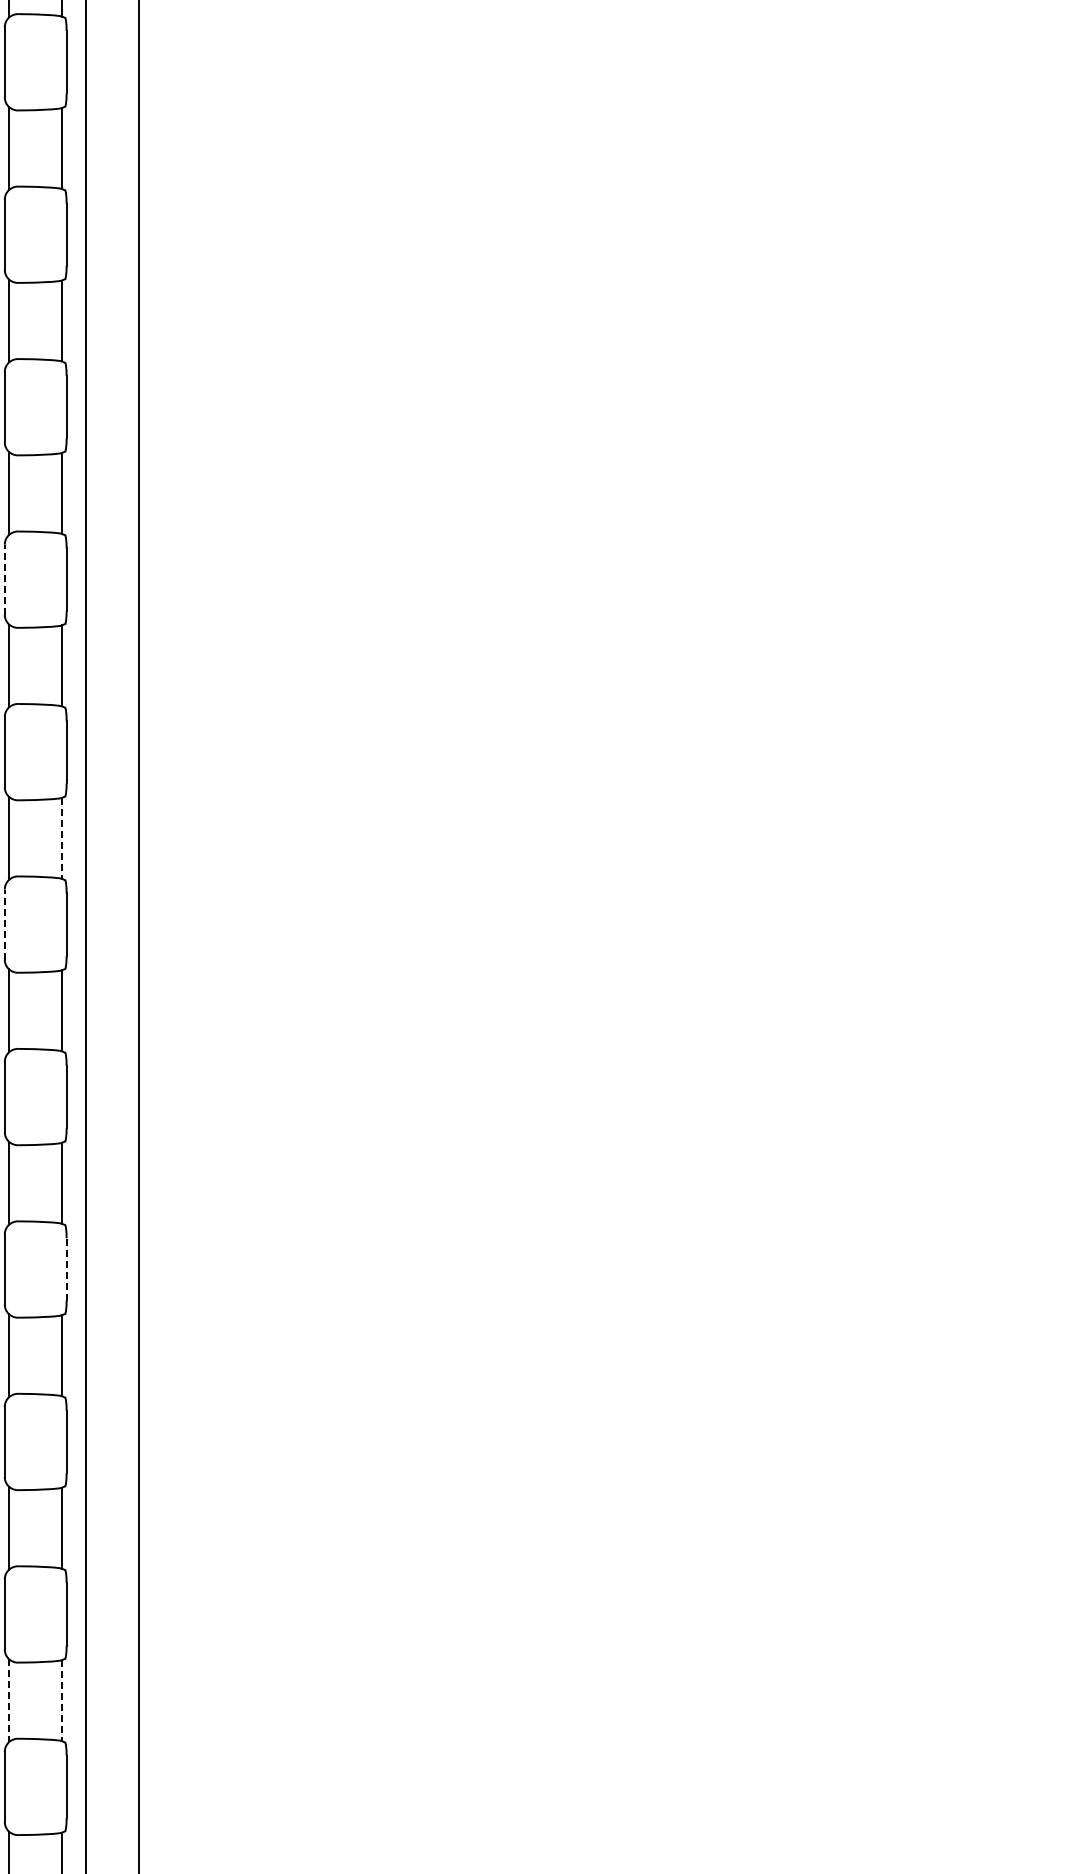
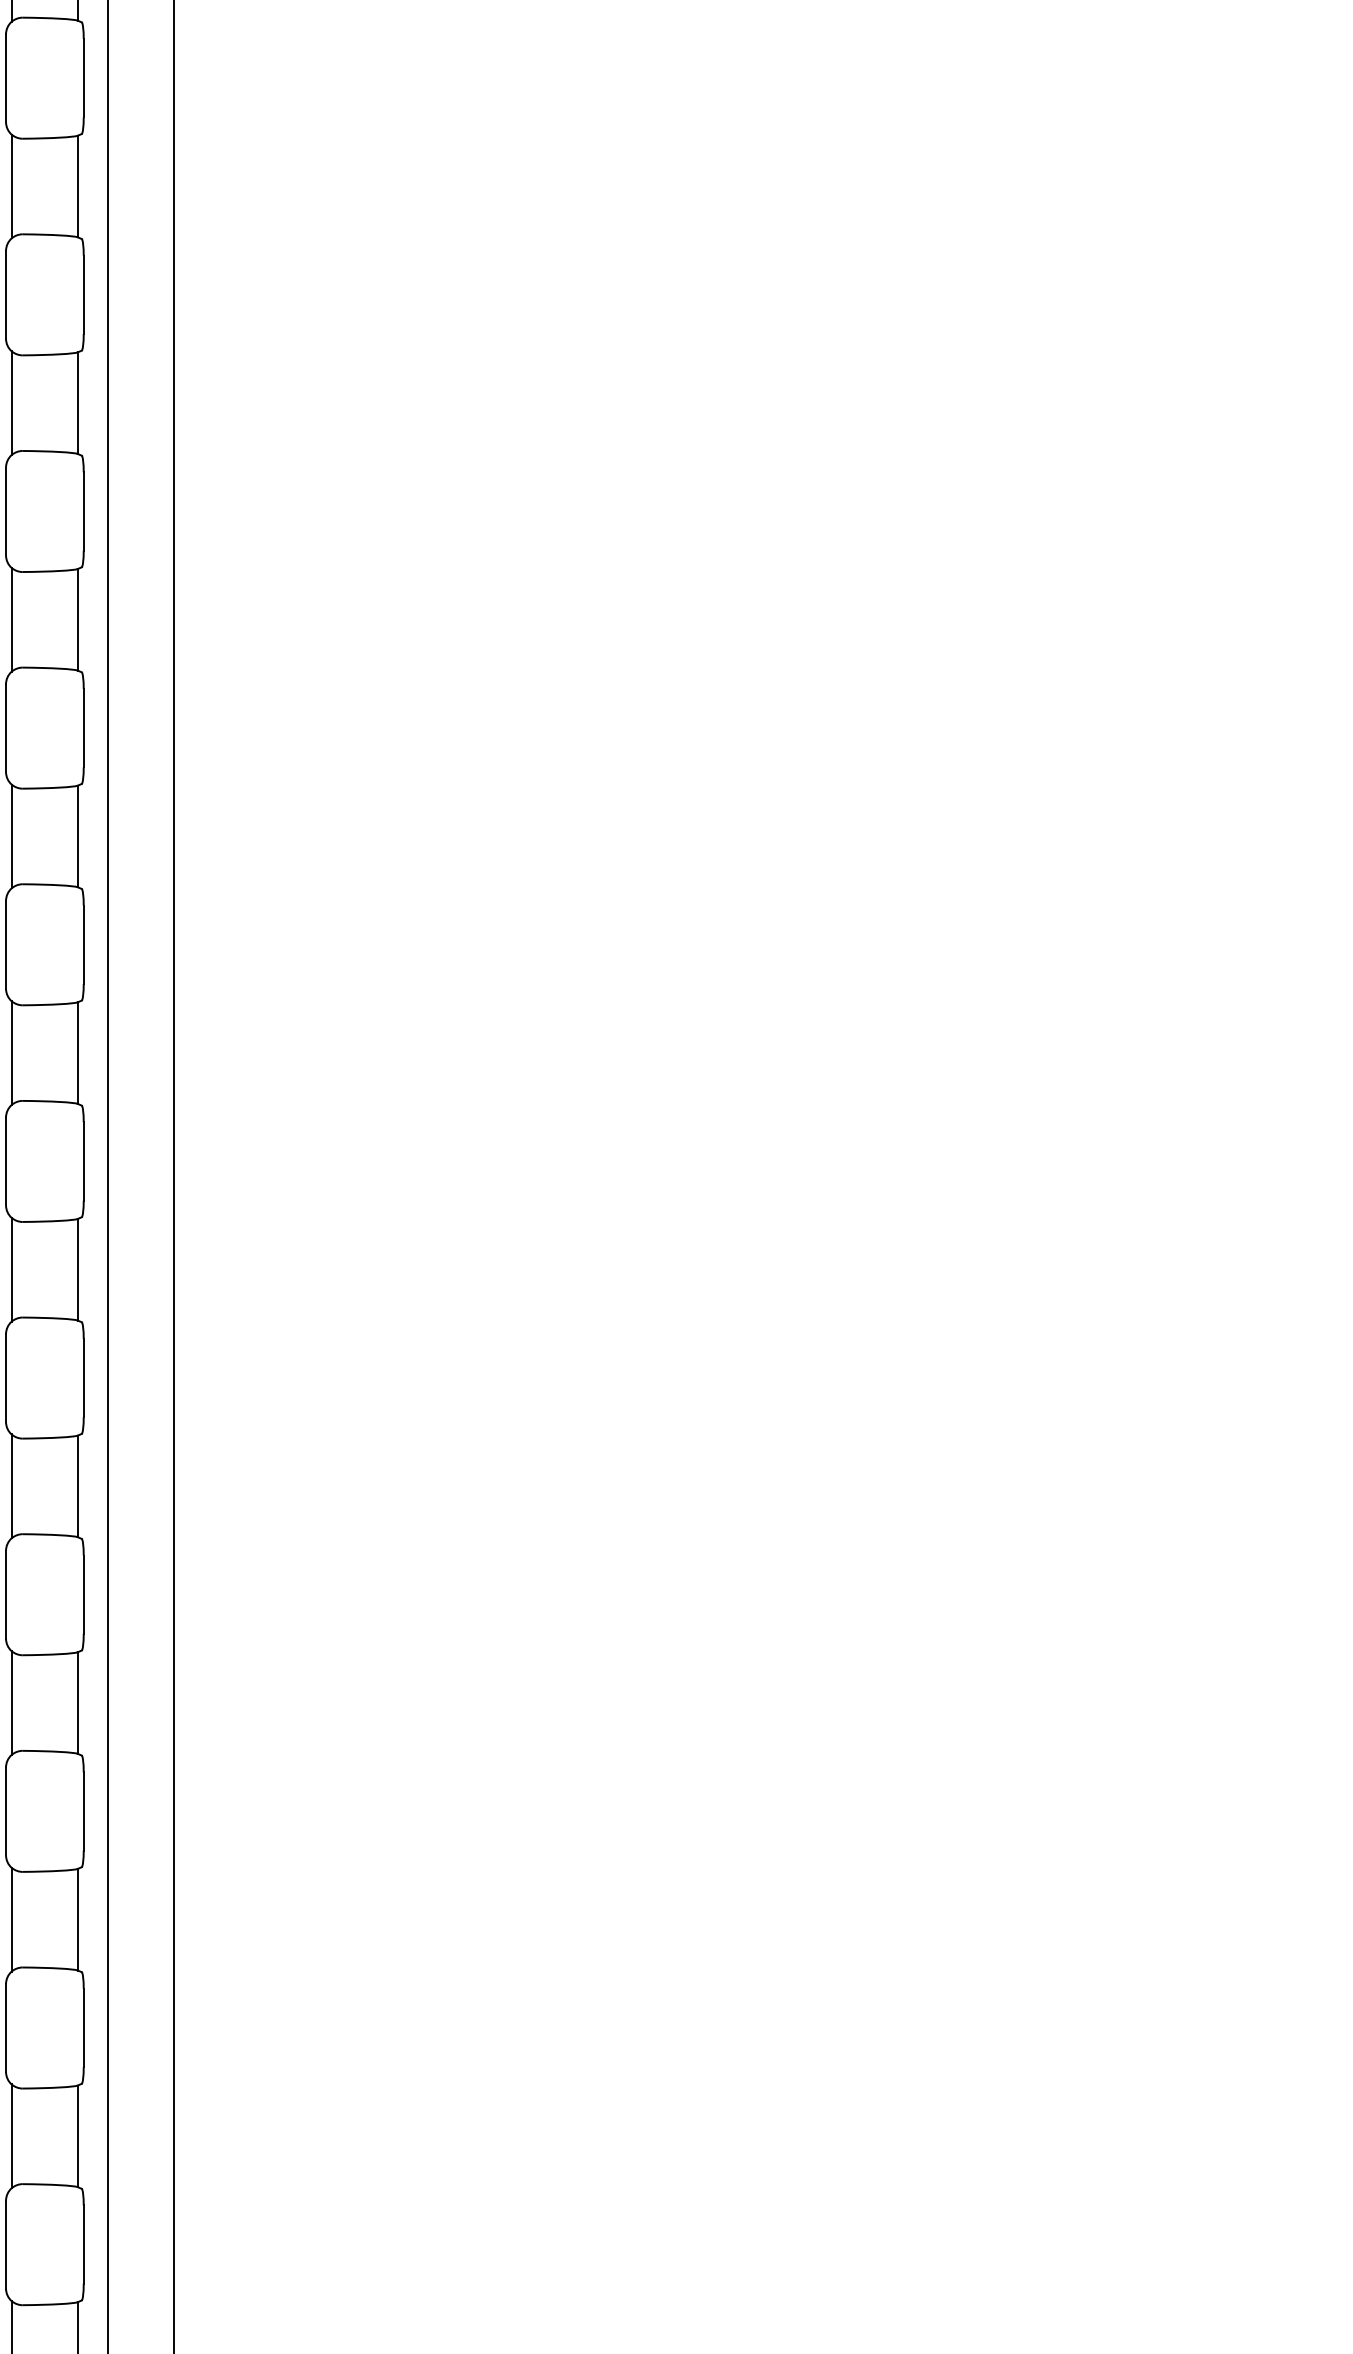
line: (4, 579) -> (5, 727), dashed -> solid
line: (61, 838) -> (77, 1053), dashed -> solid
line: (4, 924) -> (5, 1161), dashed -> solid
line: (66, 1269) -> (83, 1594), dashed -> solid
line: (9, 1701) -> (11, 2137), dashed -> solid
line: (61, 1701) -> (77, 2137), dashed -> solid

